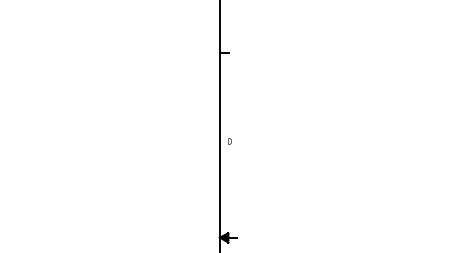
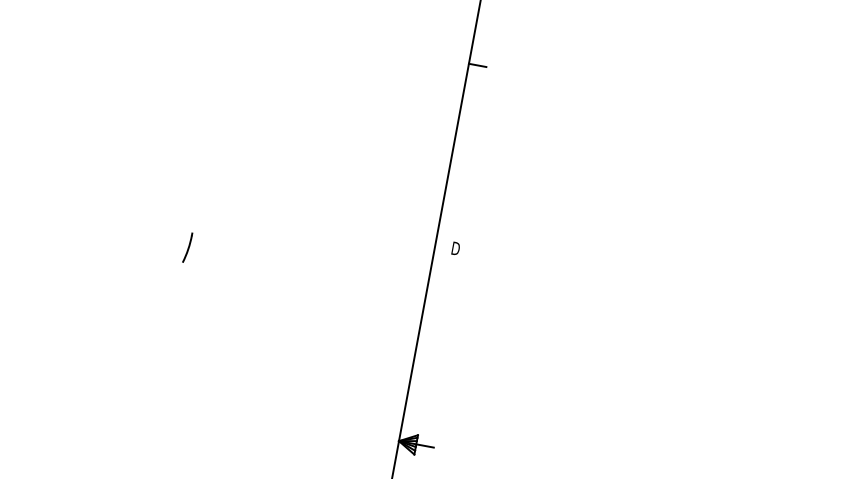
line: (102, 164) -> (186, 247), added

